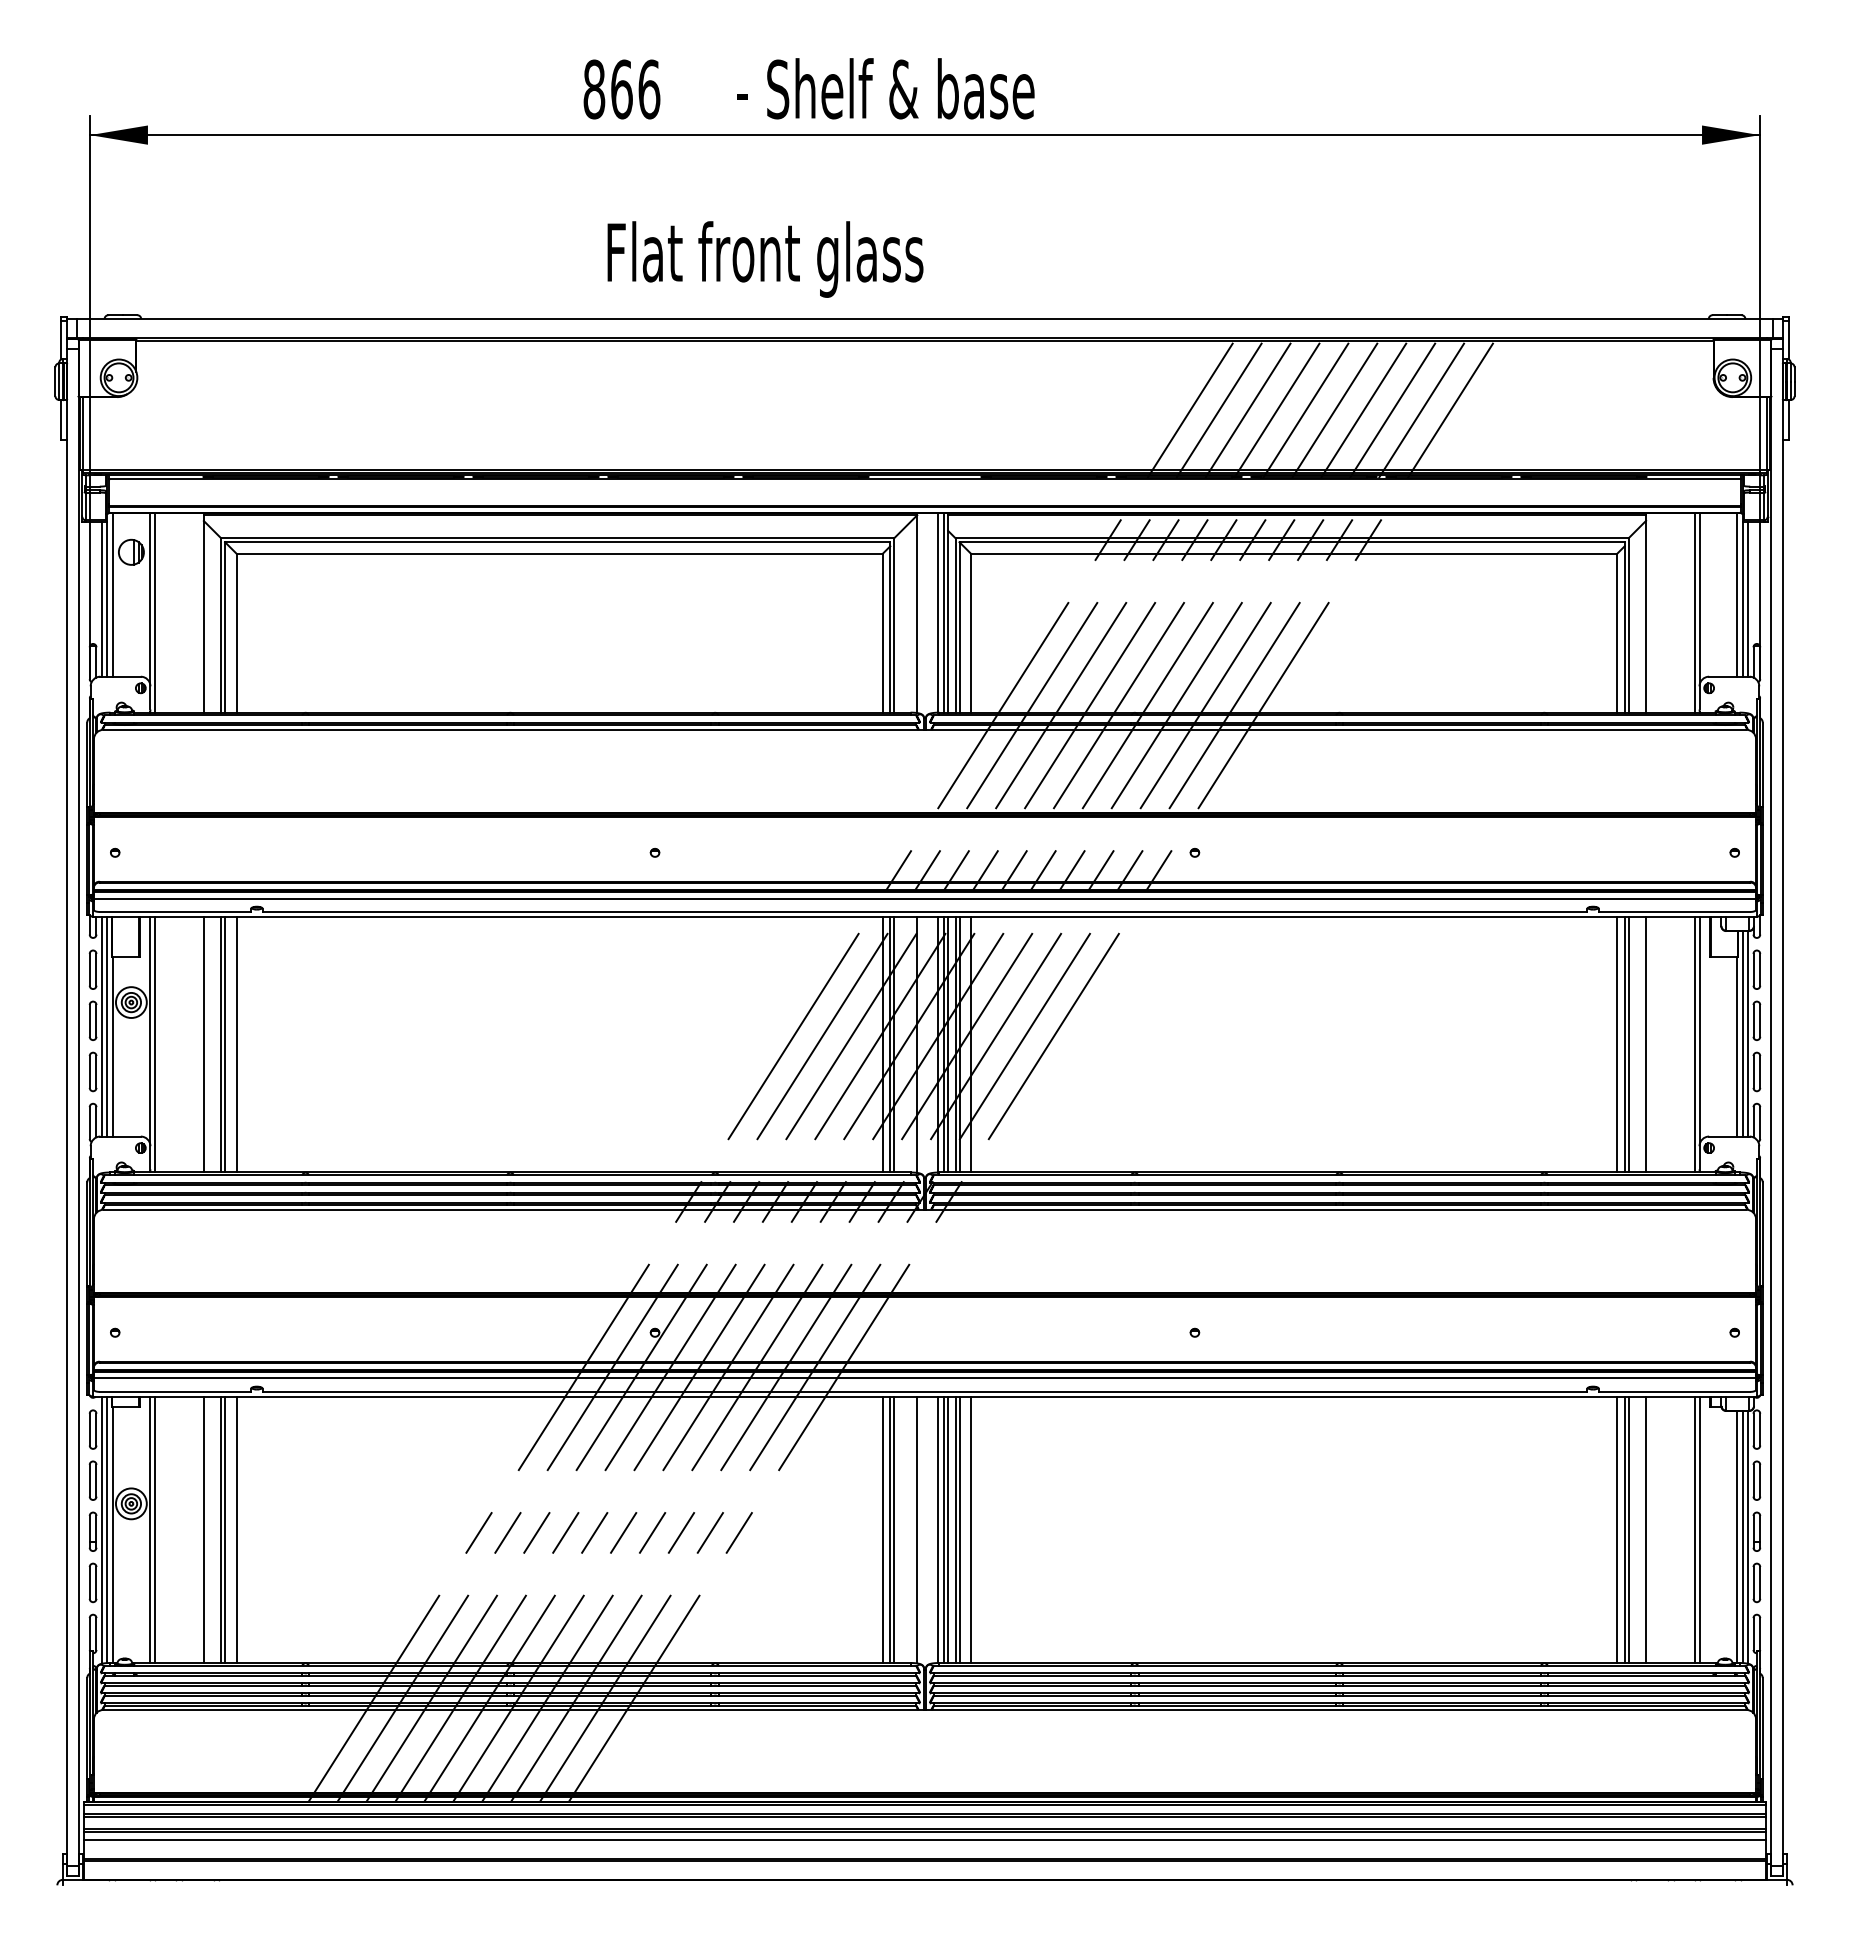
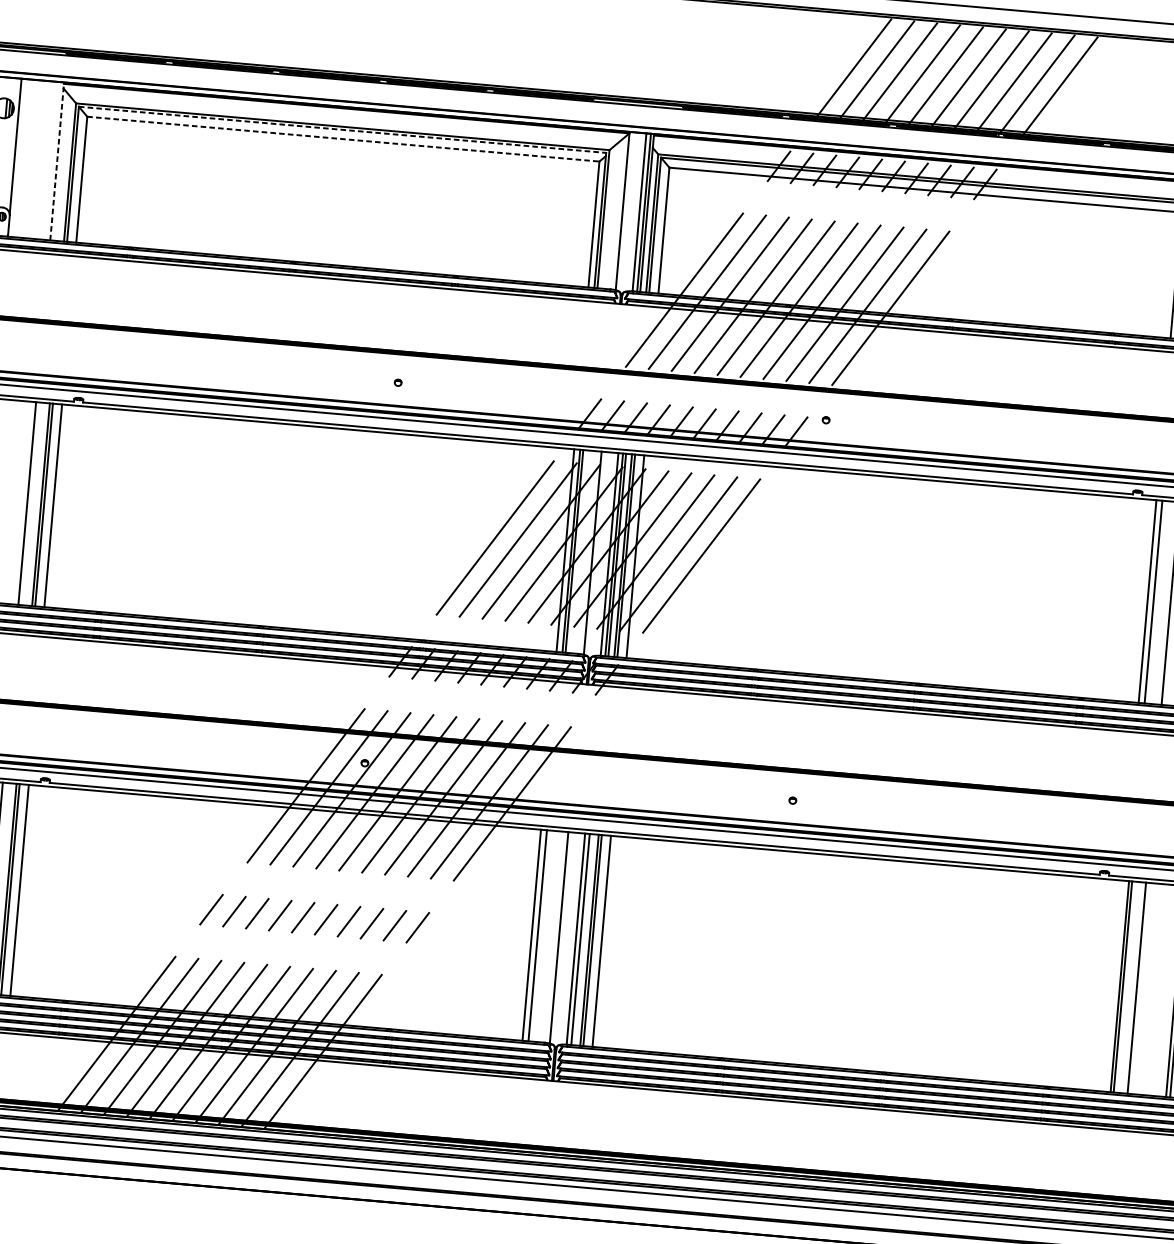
line: (557, 542) -> (342, 130), solid -> dashed
line: (560, 553) -> (344, 138), solid -> dashed
line: (155, 612) -> (18, 157), removed
line: (203, 613) -> (56, 161), solid -> dashed
line: (1628, 1044) -> (1156, 602), removed
line: (894, 1529) -> (541, 935), removed
line: (948, 1529) -> (583, 939), removed
line: (1617, 1529) -> (1114, 985), removed

